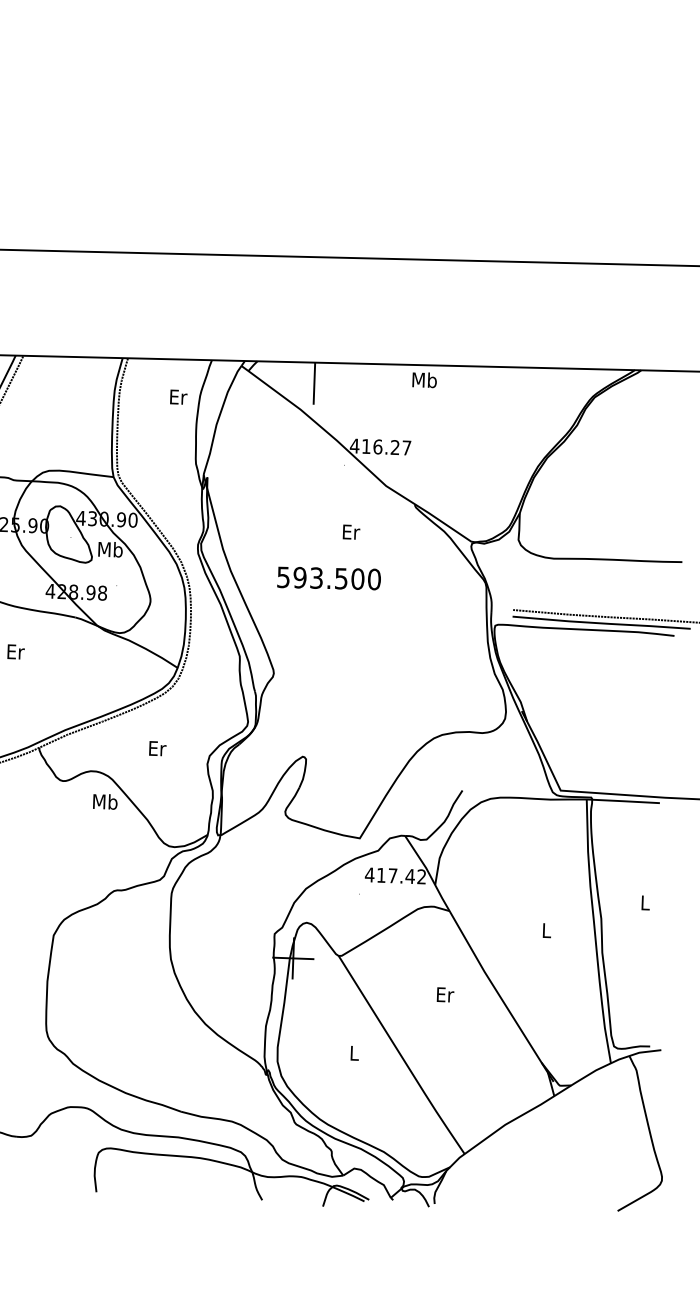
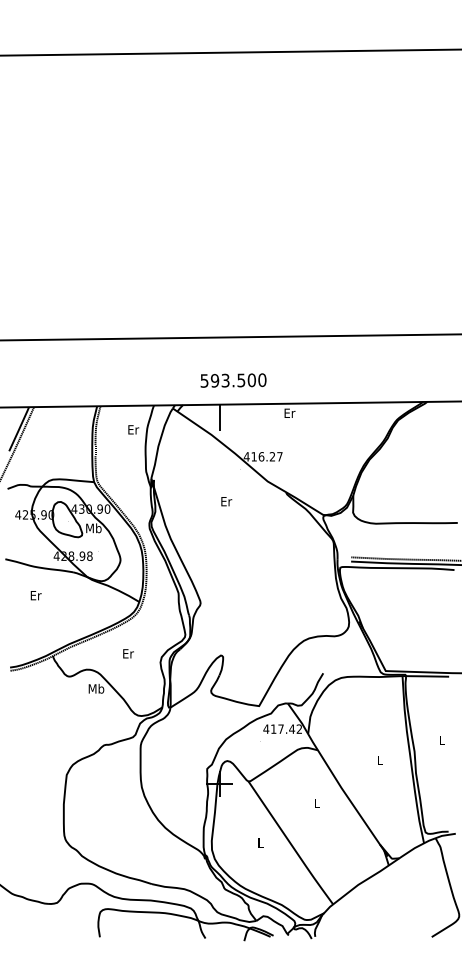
text: (424, 380) -> (289, 413), Mb -> Er
text: (351, 531) -> (226, 501), moved
text: (329, 578) -> (233, 380), moved
text: (444, 994) -> (316, 803), Er -> L

